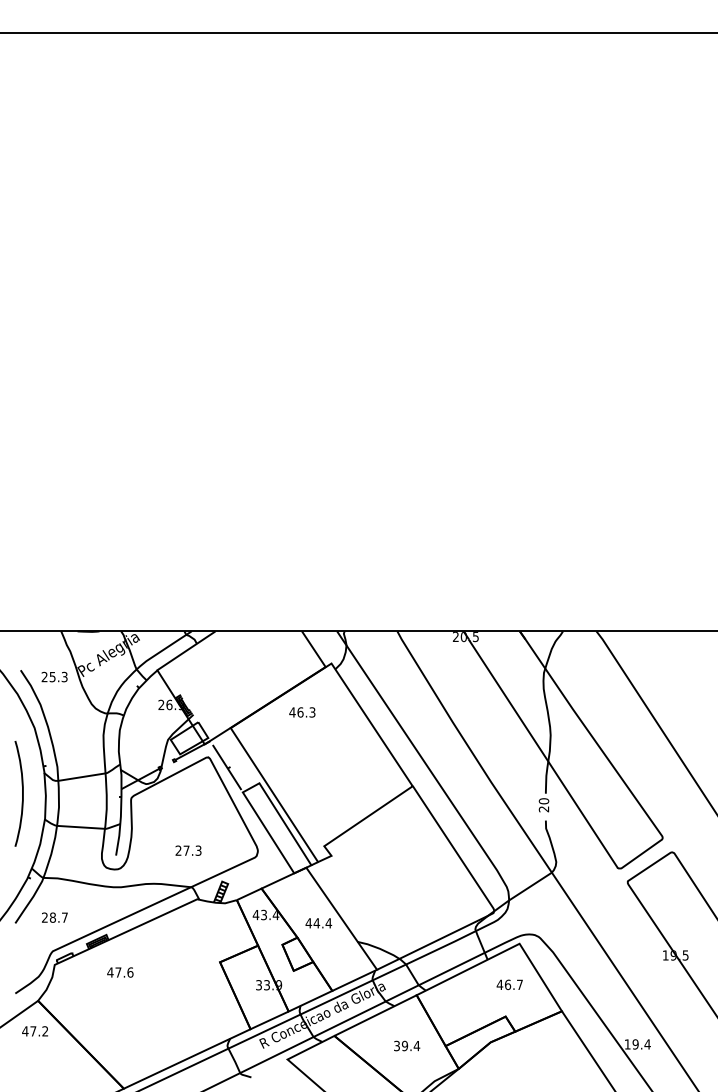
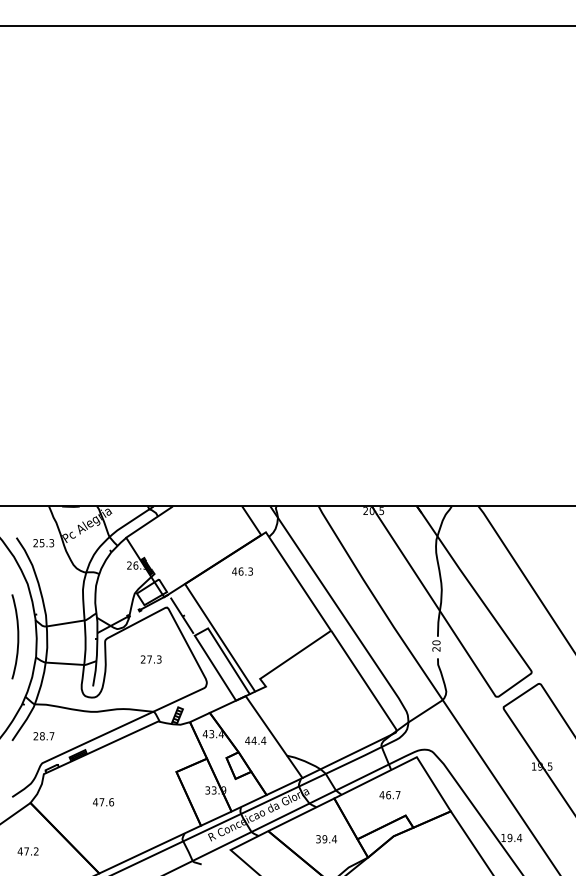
part: (187, 850) -> (150, 659), moved
part: (120, 972) -> (103, 802), moved
part: (509, 985) -> (389, 795), moved
text: (34, 1031) -> (27, 851), moved

